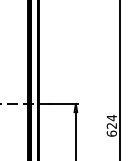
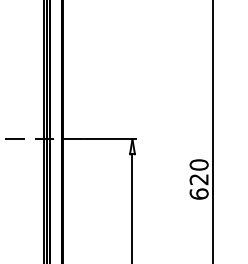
text: (111, 117) -> (198, 164), 624 -> 620

